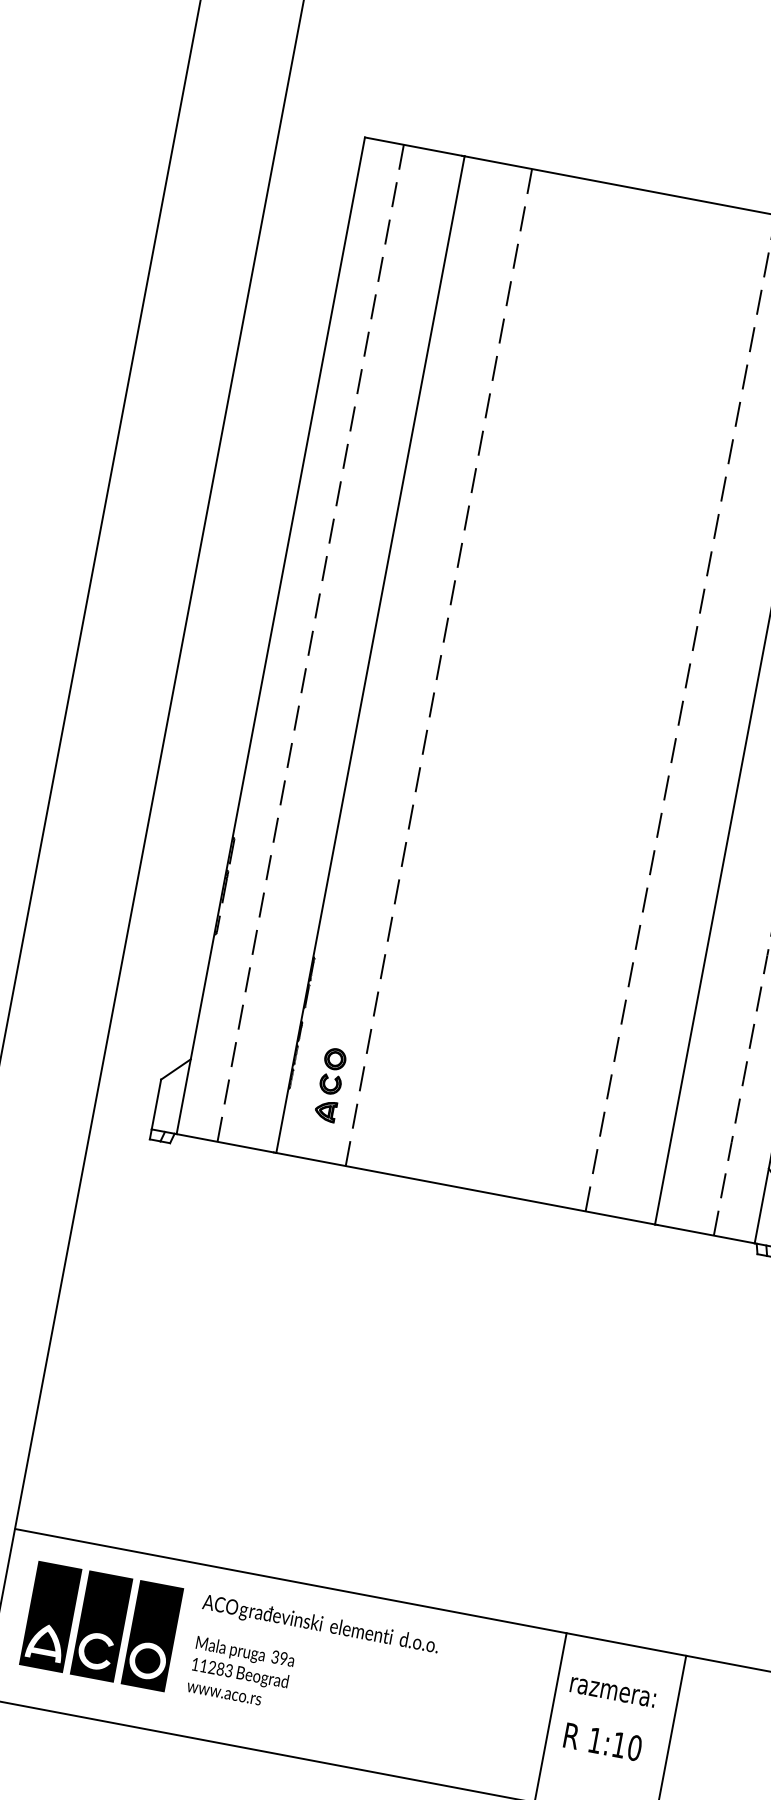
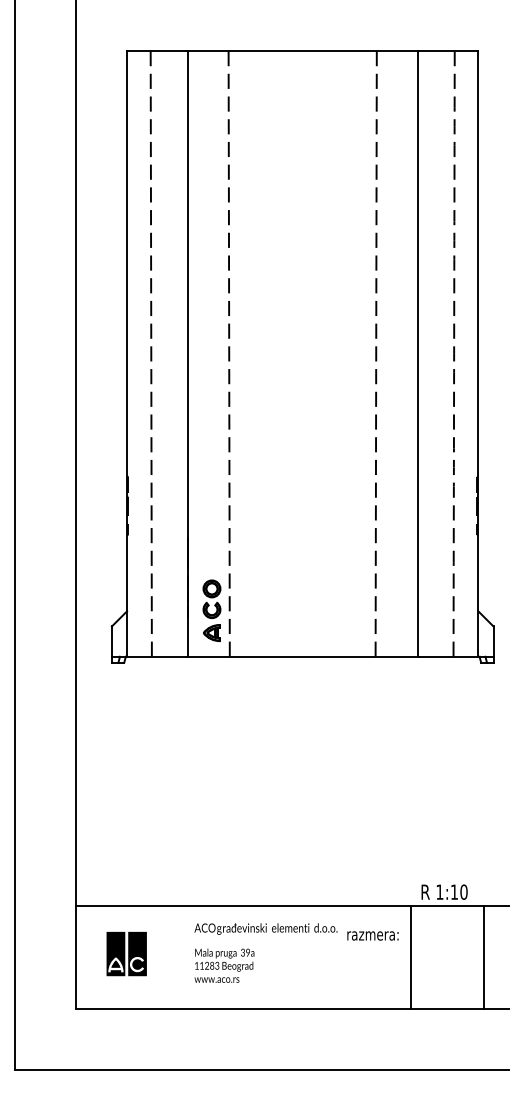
part: (329, 1084) -> (211, 610), size x1.4
part: (101, 1625) -> (137, 953), size x0.7
text: (612, 1691) -> (372, 935), moved
text: (603, 1740) -> (444, 891), moved

